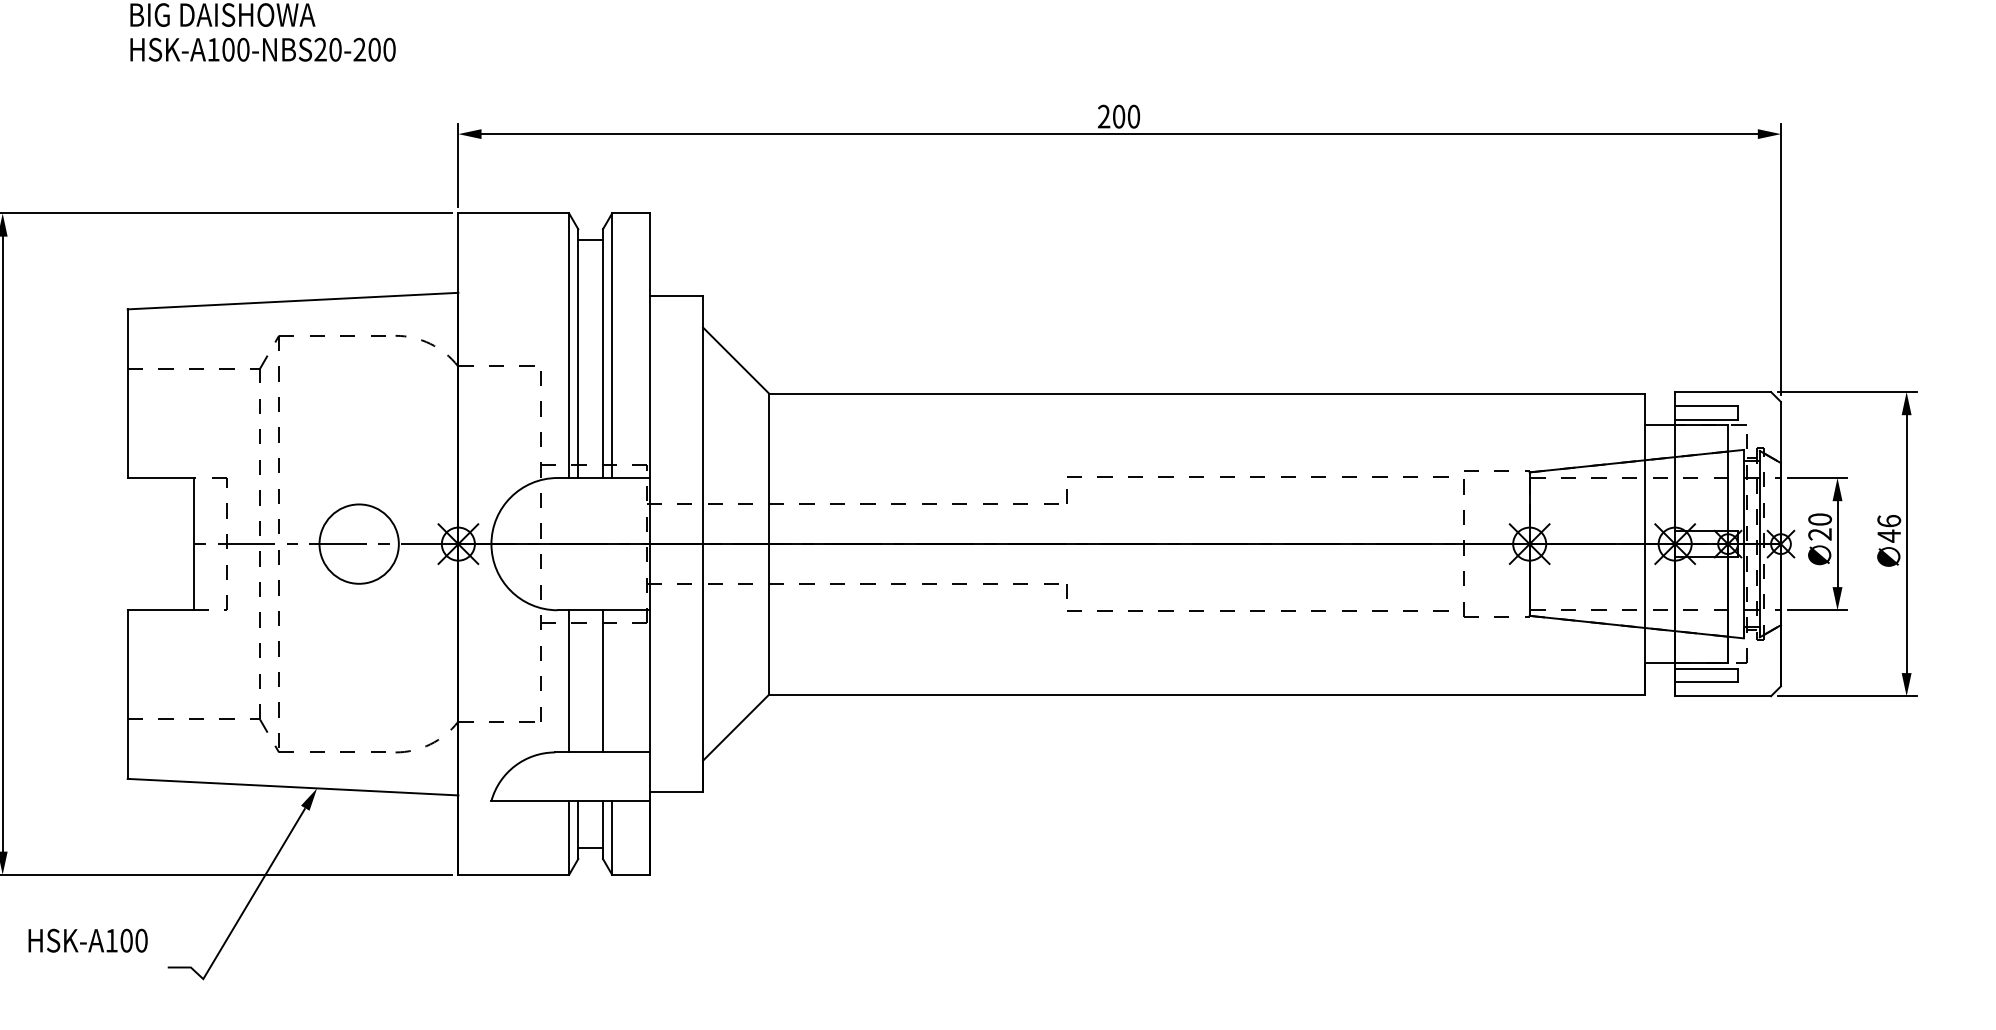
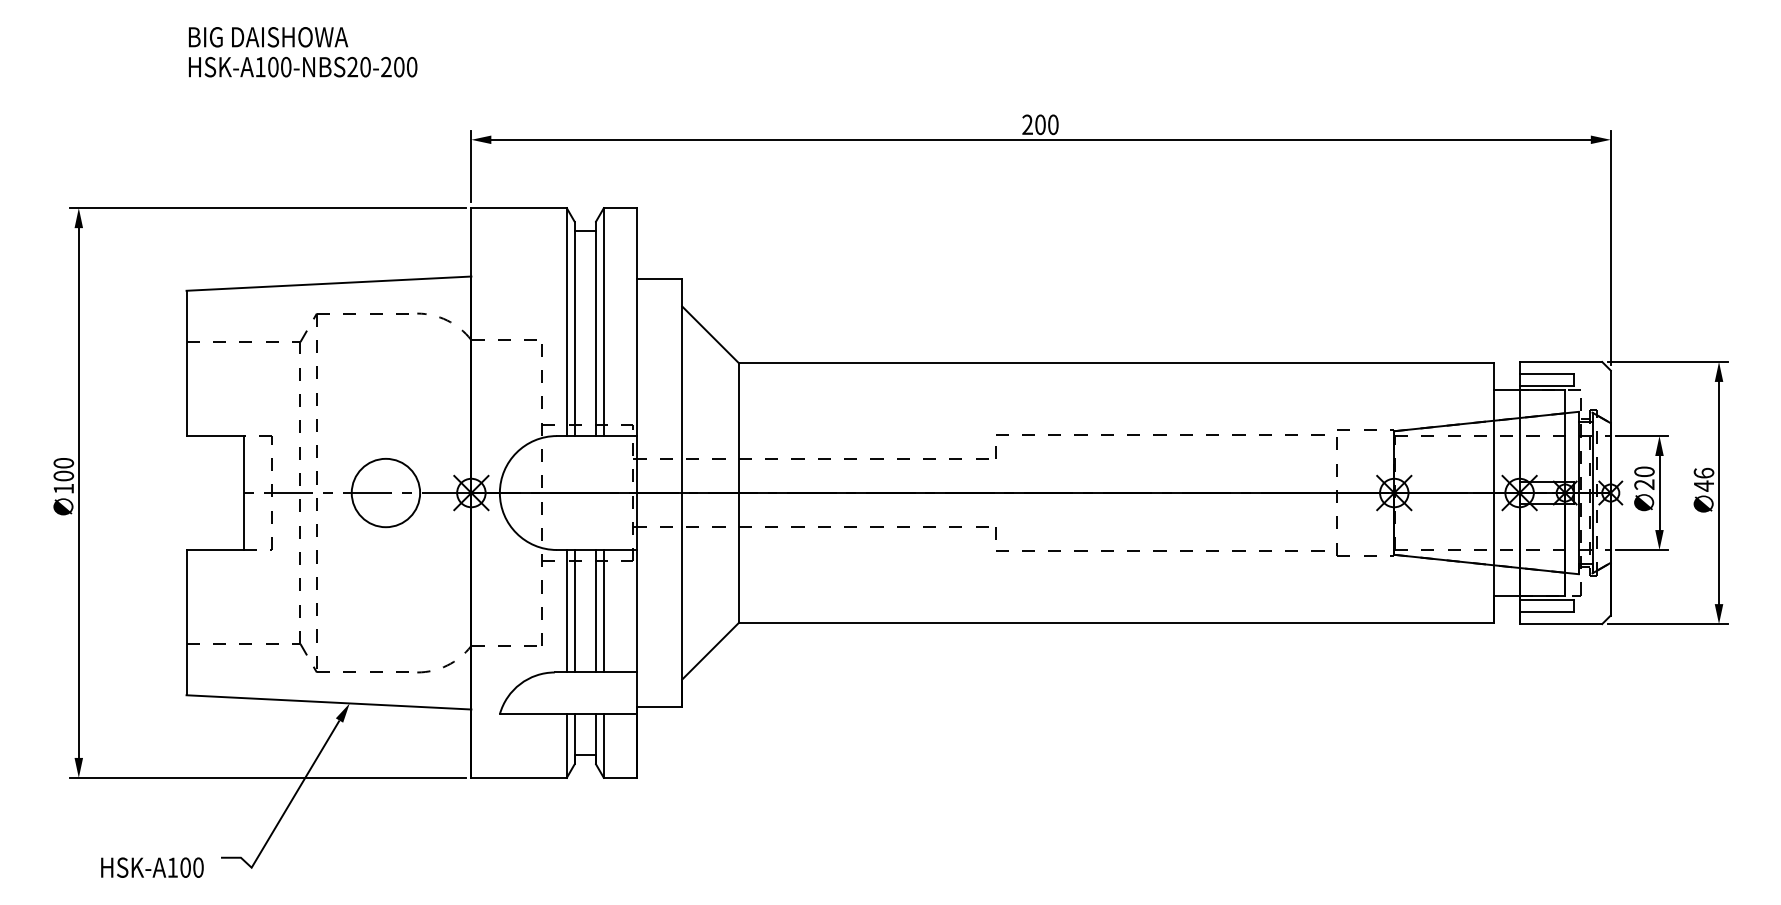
line: (578, 681) -> (574, 611), added
line: (611, 681) -> (603, 611), added
text: (88, 940) -> (152, 867), moved

